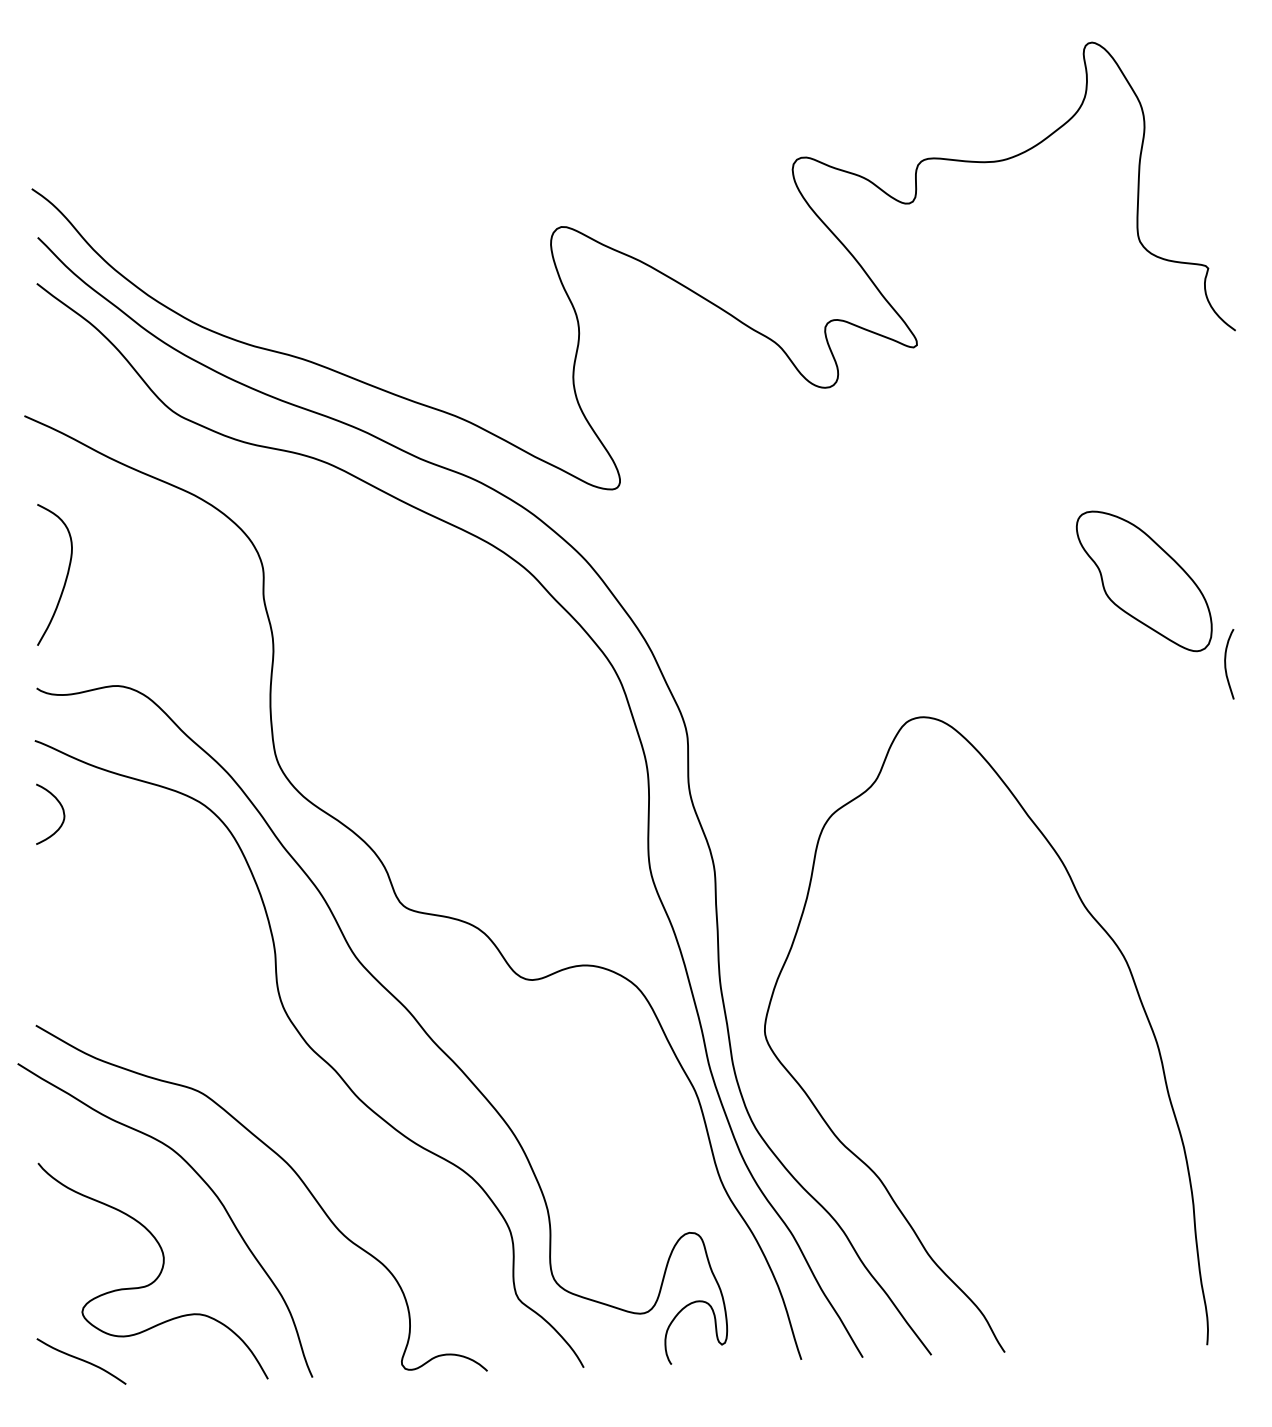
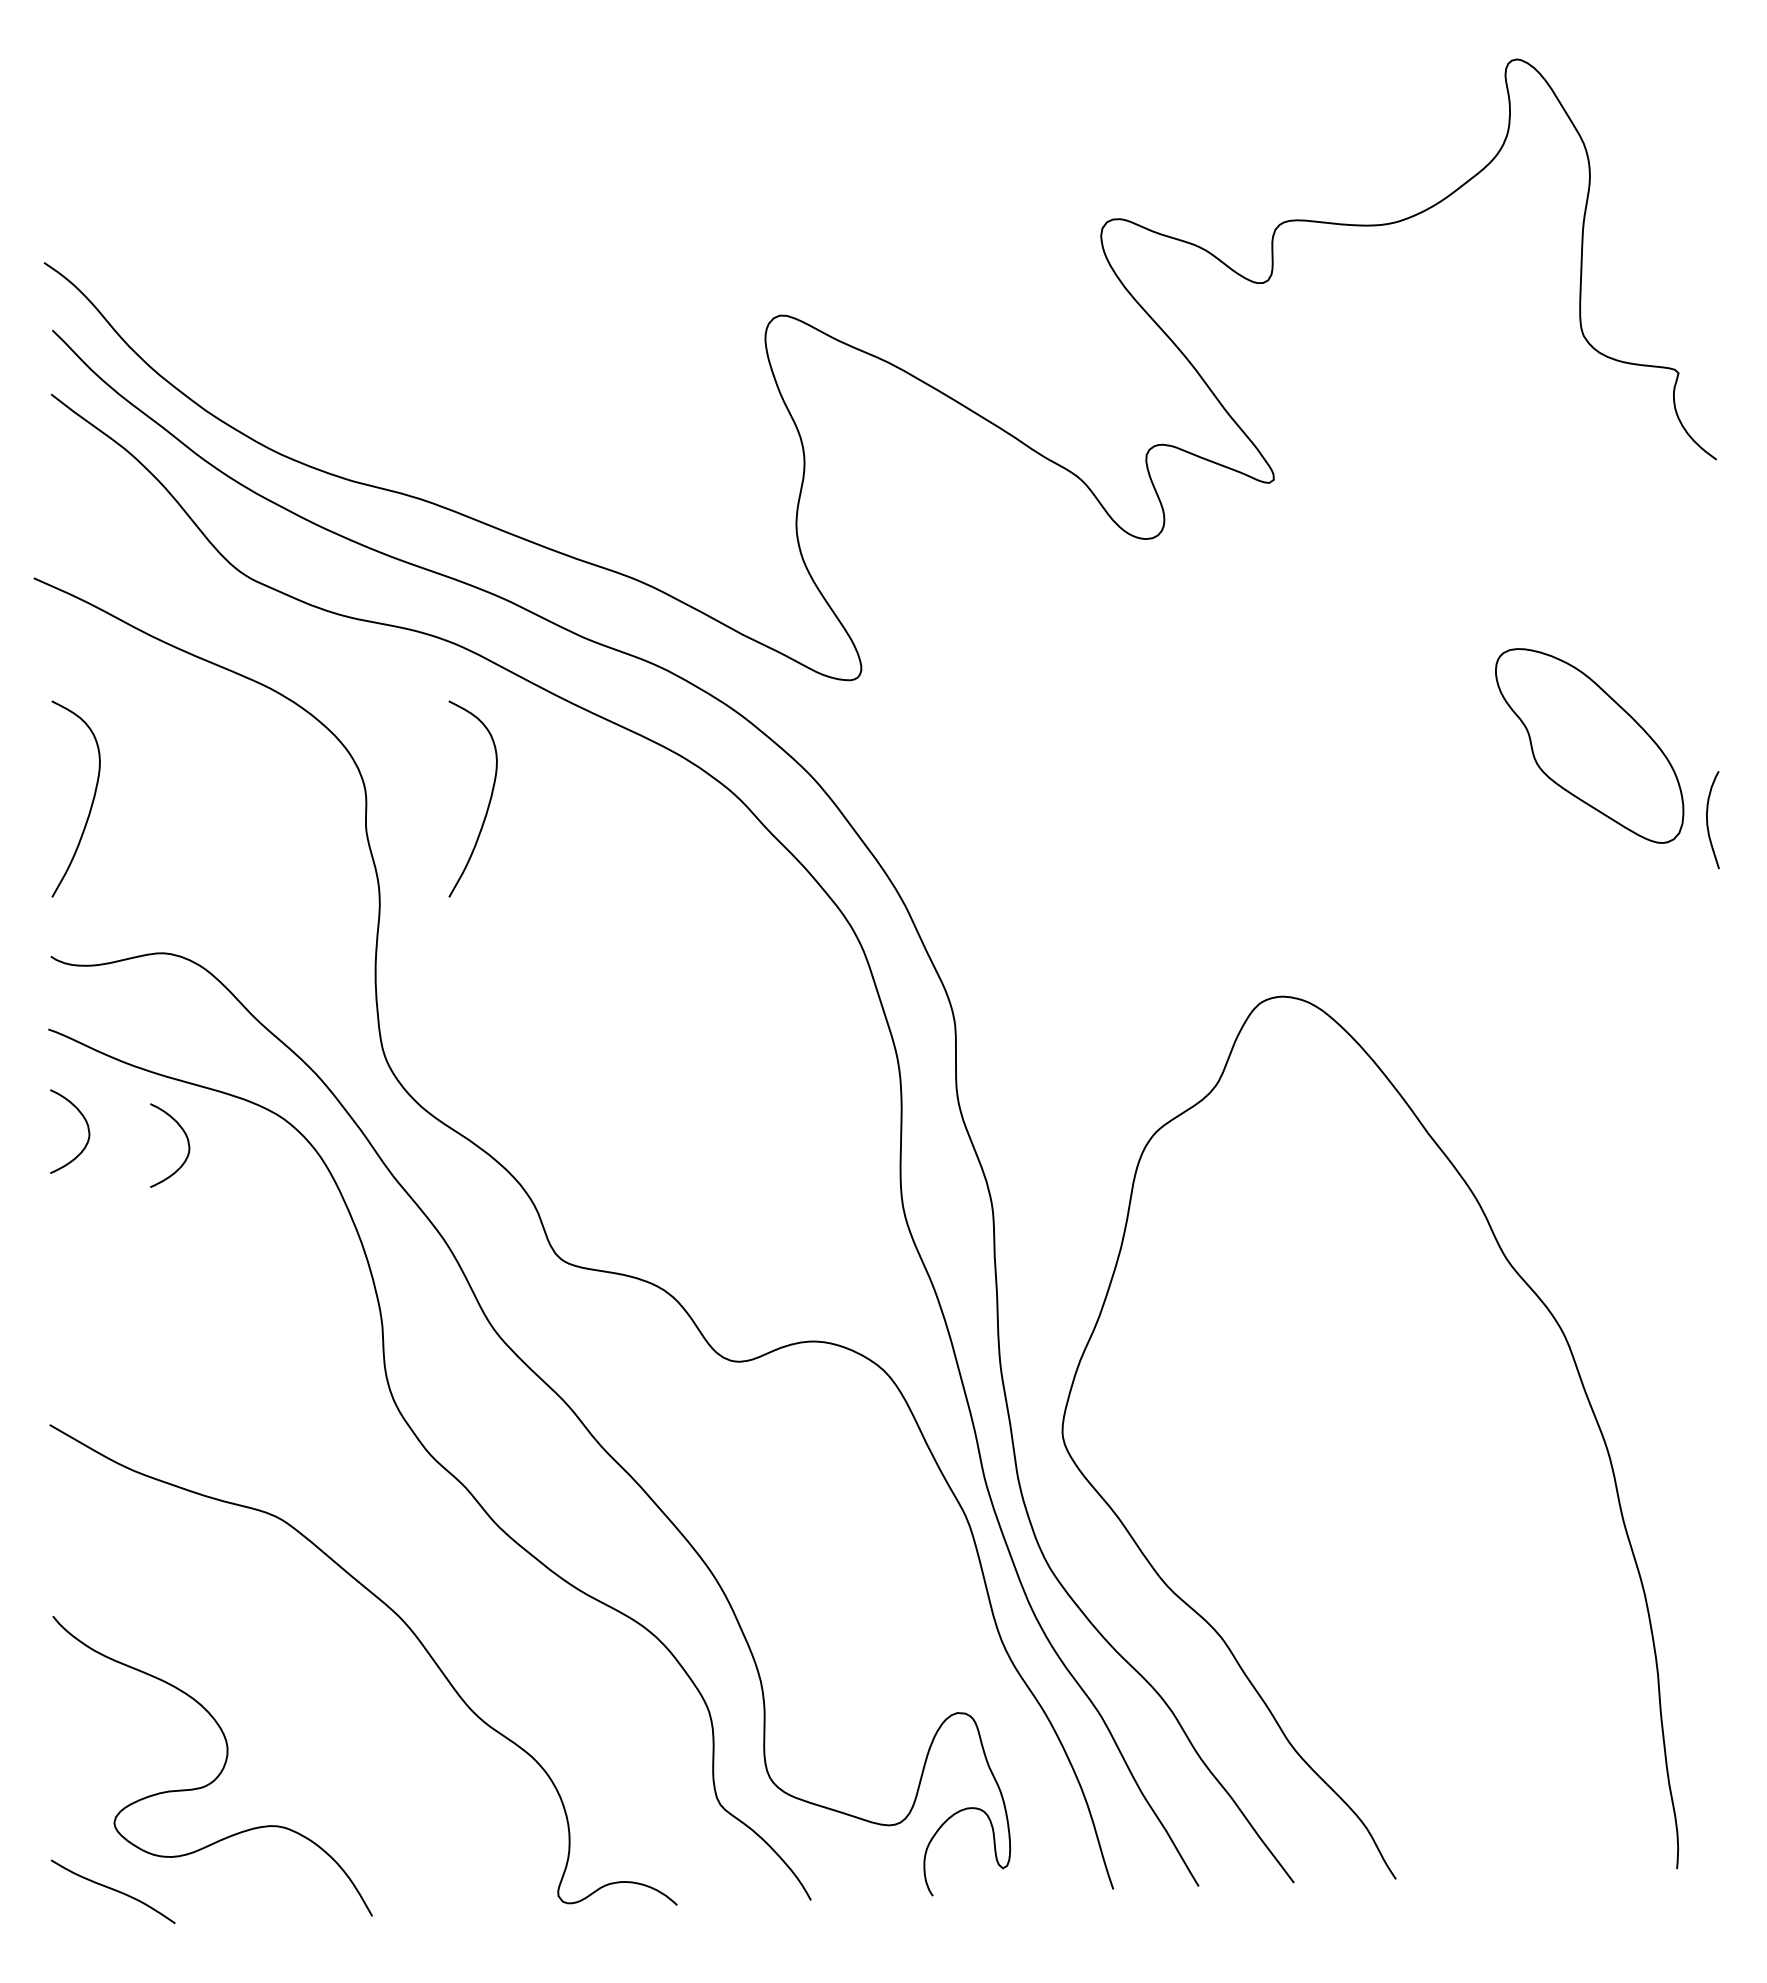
curve: (351, 577) -> (488, 802), added
part: (1144, 581) -> (1589, 745), moved
curve: (1226, 665) -> (1708, 821), moved
curve: (135, 822) -> (187, 1143), added
curve: (207, 1186) -> (288, 1648), removed

